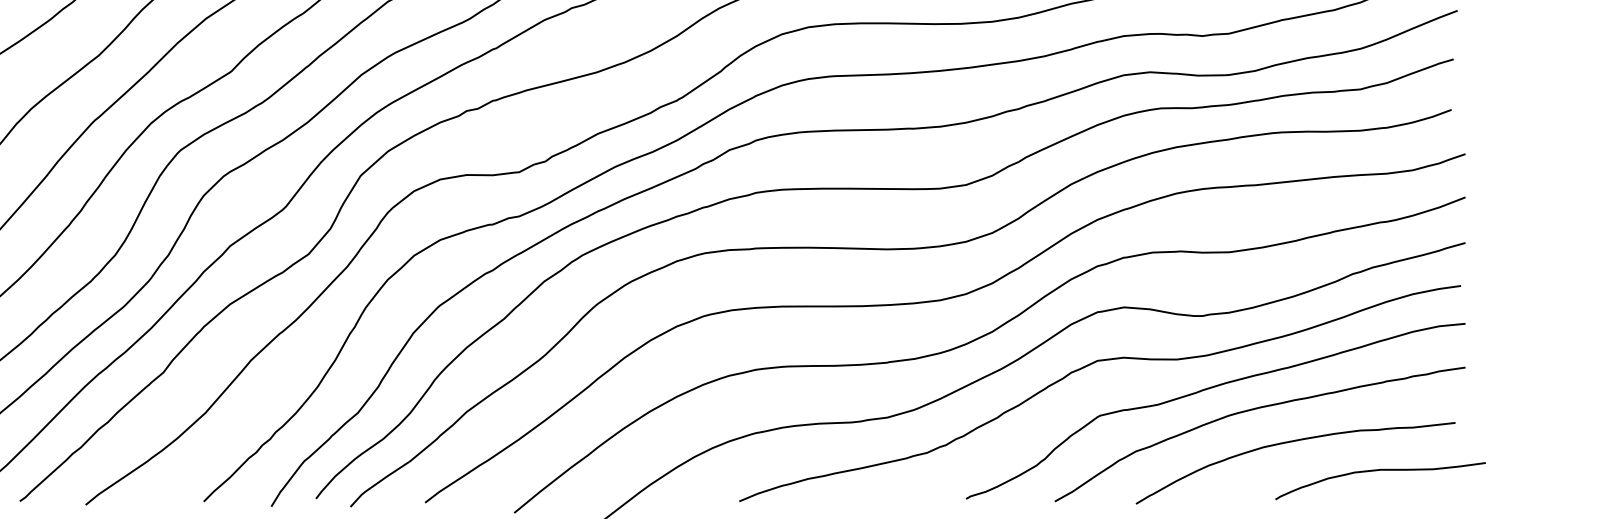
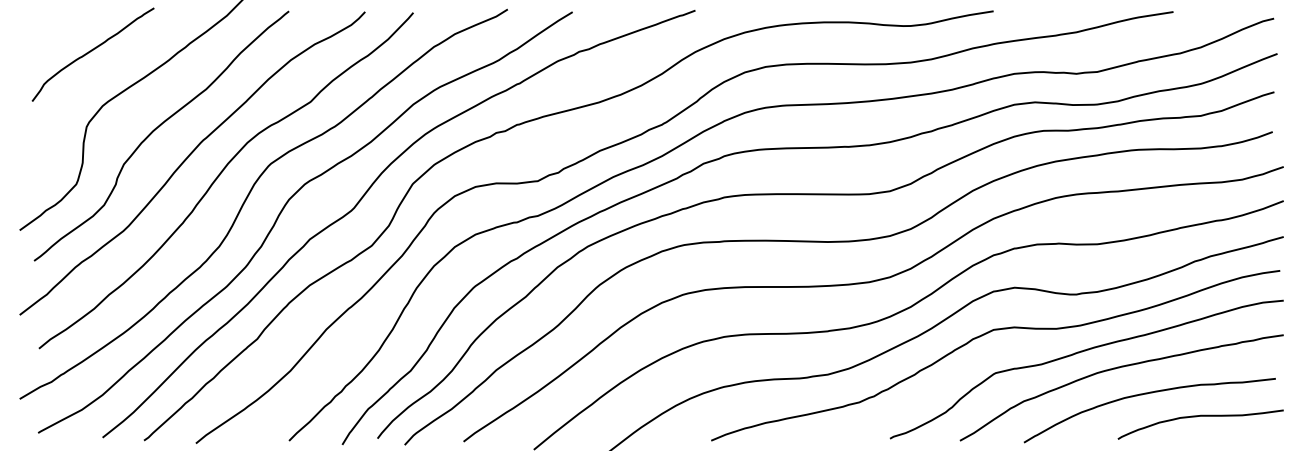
curve: (1380, 470) -> (1200, 416), moved

